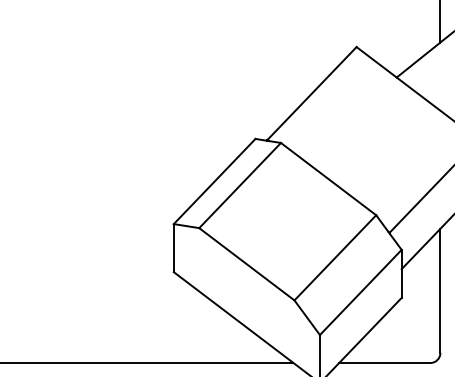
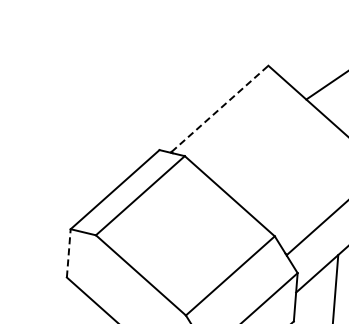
line: (312, 93) -> (220, 108), solid -> dashed
line: (173, 247) -> (68, 252), solid -> dashed

